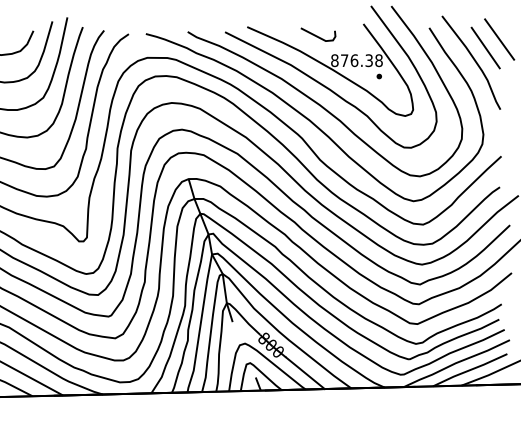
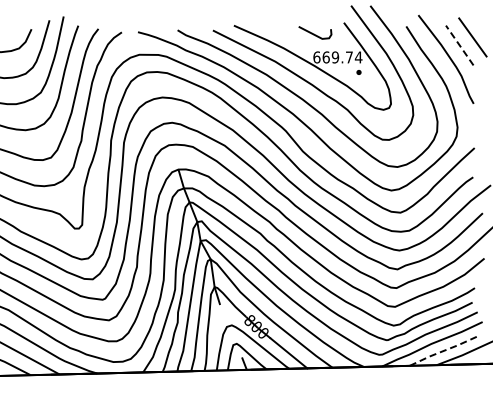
line: (317, 35) -> (314, 33), moved
line: (485, 48) -> (459, 45), solid -> dashed
text: (356, 60) -> (337, 57), 876.38 -> 669.74
line: (470, 370) -> (445, 350), solid -> dashed

